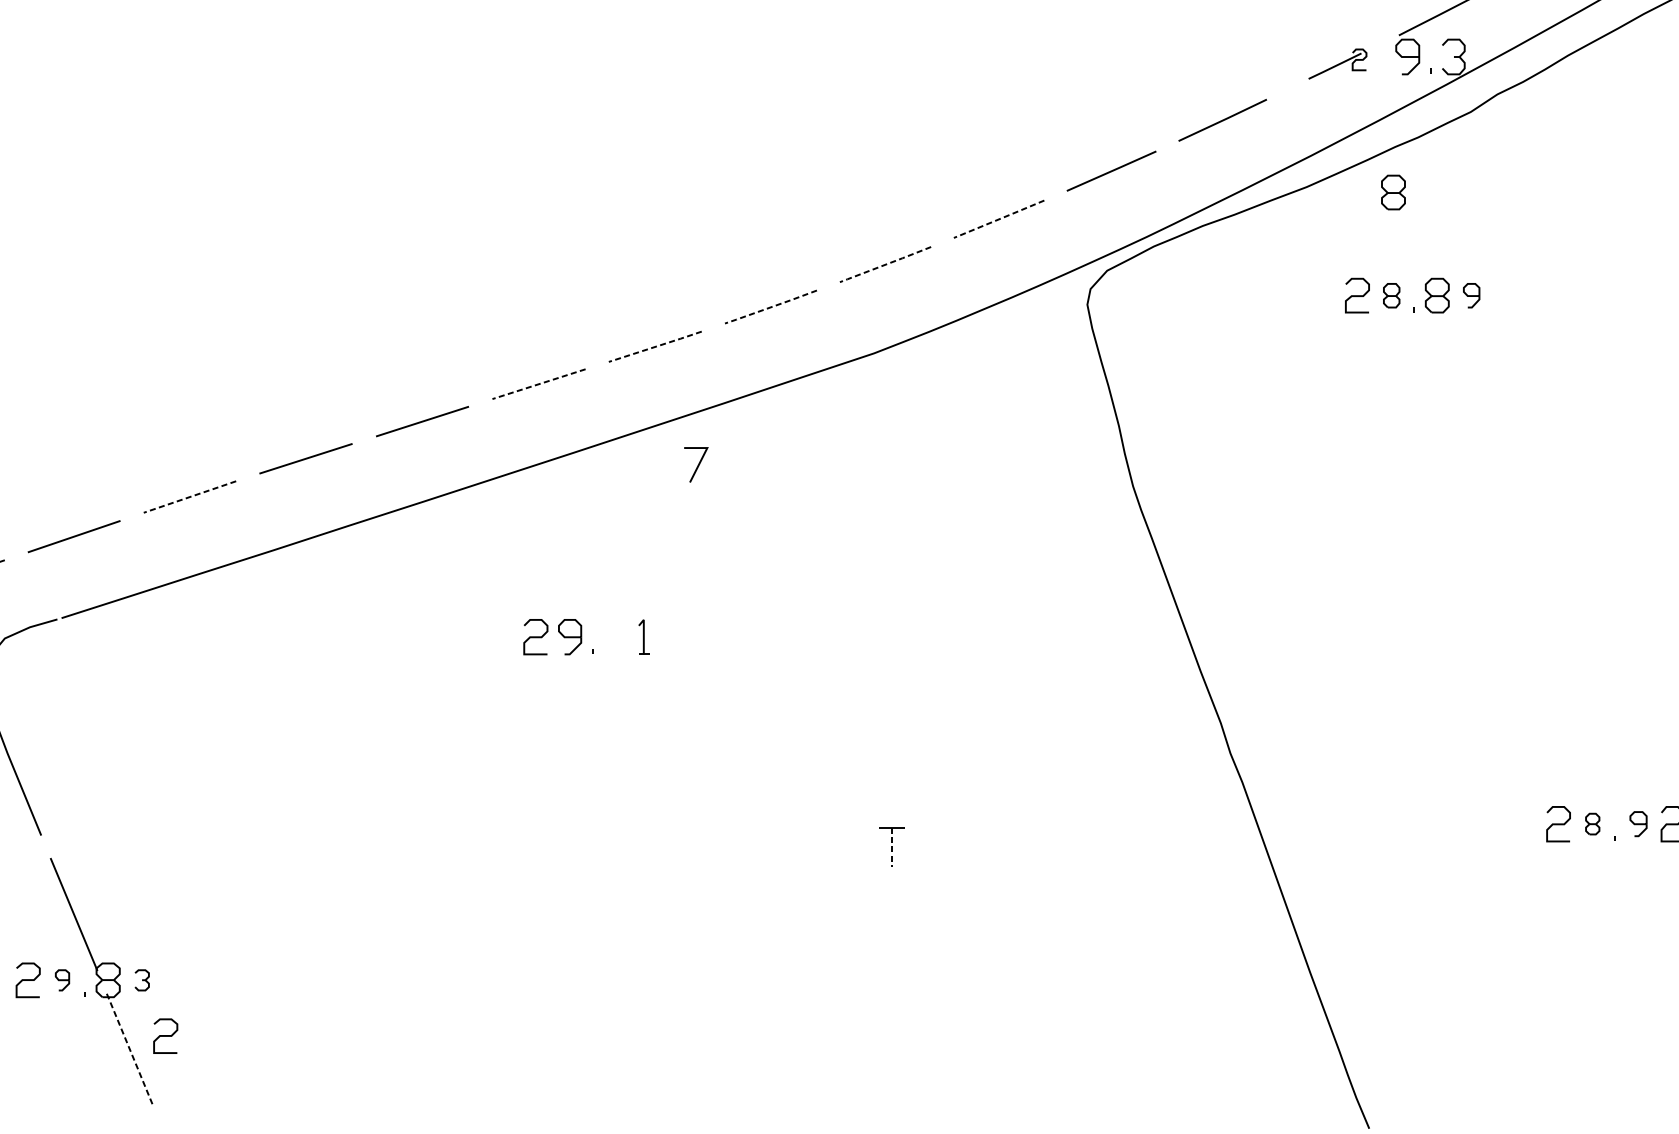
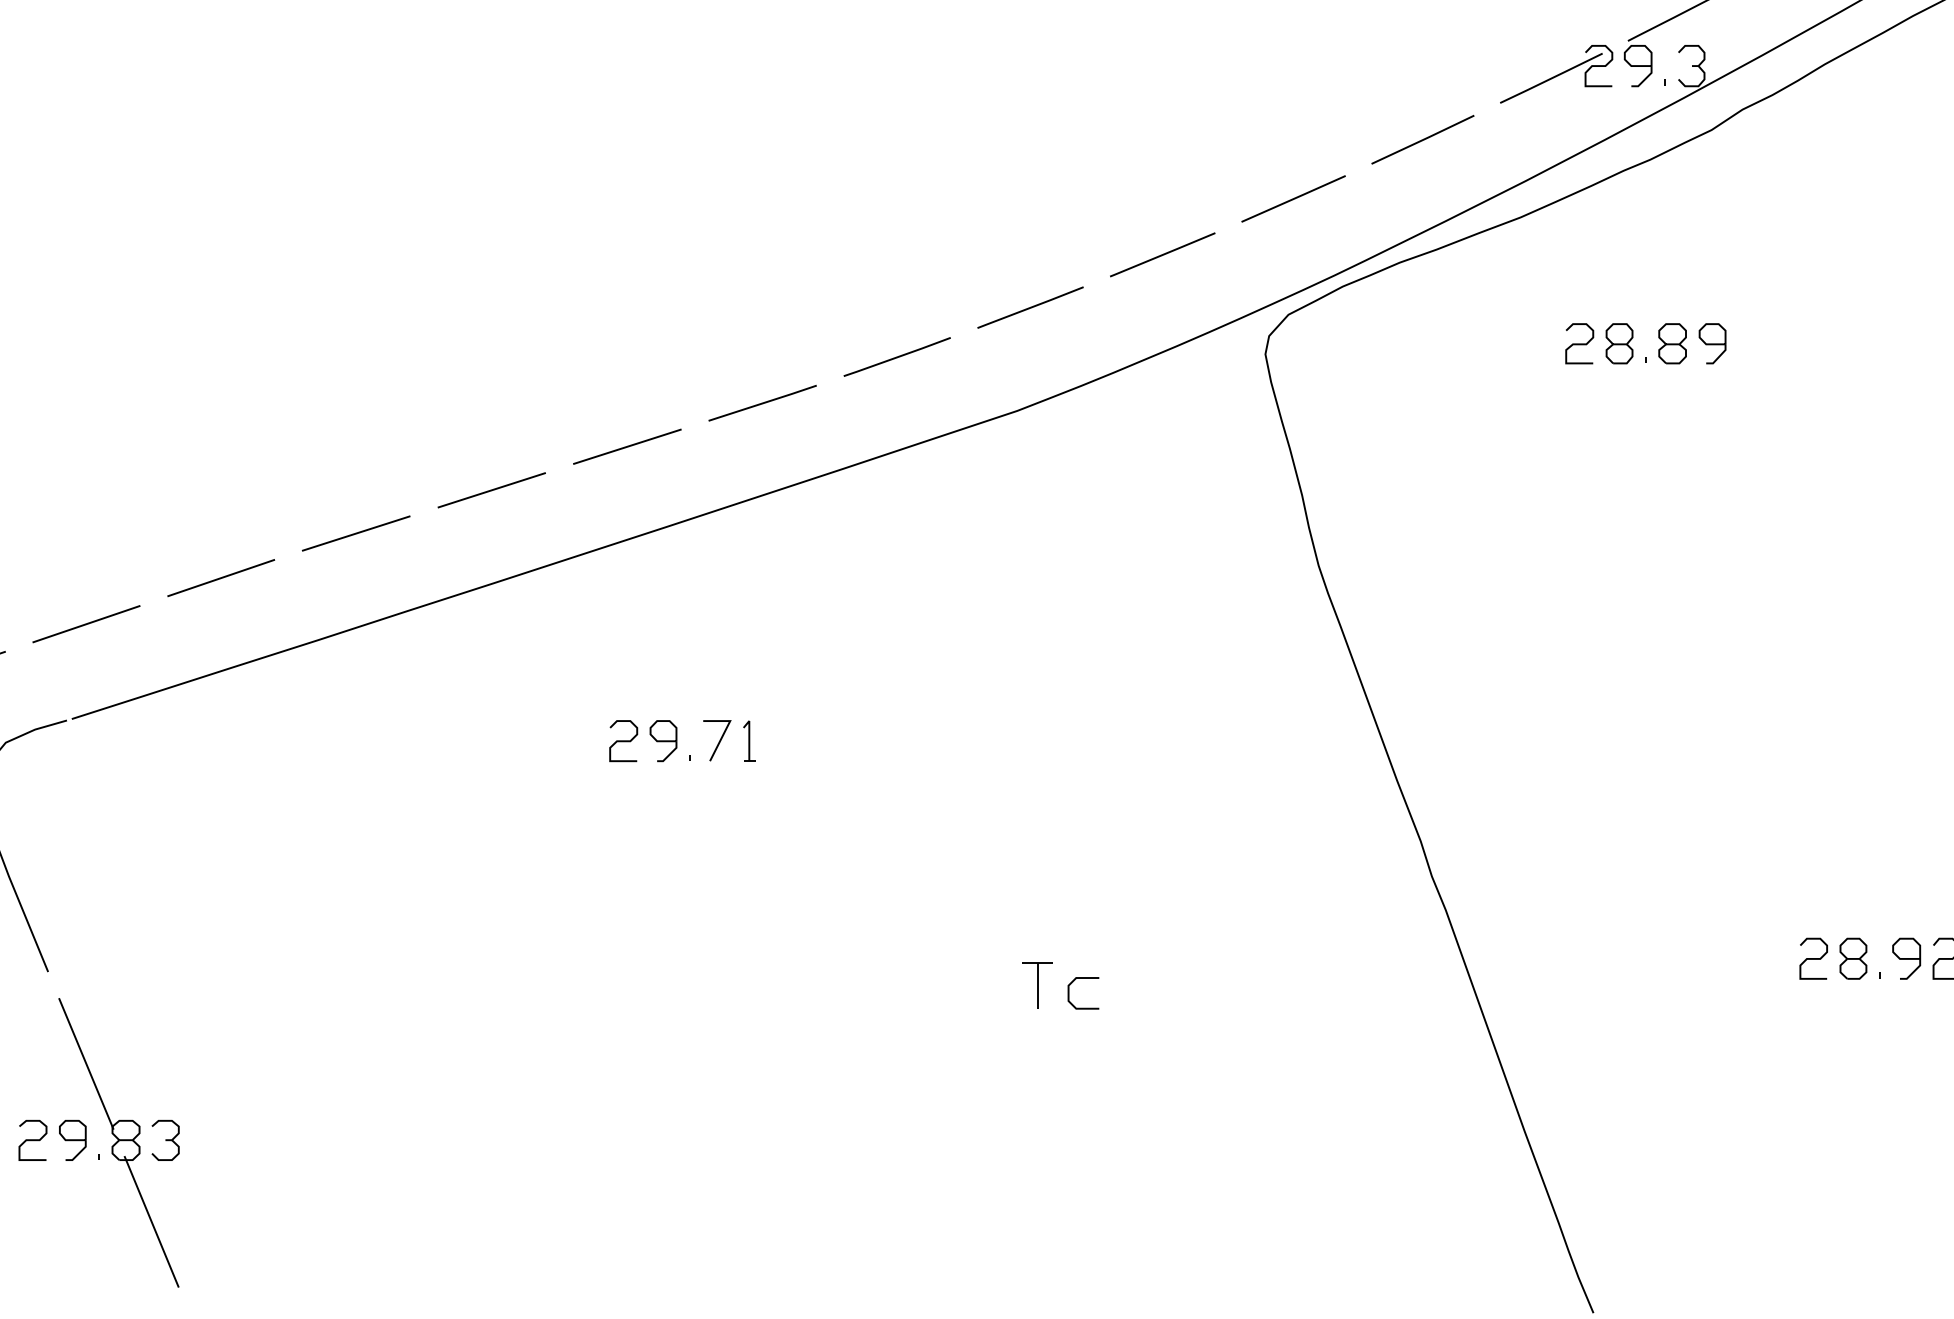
part: (1337, 64) -> (1556, 74), size x1.67
part: (1393, 192) -> (1621, 223), removed
line: (998, 219) -> (1162, 255), dashed -> solid
line: (884, 265) -> (1029, 308), dashed -> solid
part: (1391, 295) -> (1619, 343), size x1.43
part: (1471, 295) -> (1712, 343), size x1.43
line: (770, 307) -> (896, 357), dashed -> solid
line: (655, 346) -> (762, 403), dashed -> solid
line: (539, 383) -> (627, 446), dashed -> solid
line: (697, 465) -> (718, 741), moved
line: (190, 497) -> (221, 578), dashed -> solid
part: (1592, 823) -> (1853, 958), size x1.67
part: (1638, 823) -> (1906, 958), size x1.43
line: (891, 848) -> (1037, 986), dashed -> solid
curve: (918, 854) -> (1069, 993), added
part: (62, 980) -> (72, 1140), size x1.67
part: (142, 980) -> (165, 1140), size x1.67
curve: (165, 1036) -> (192, 1205), removed
line: (130, 1049) -> (151, 1221), dashed -> solid

